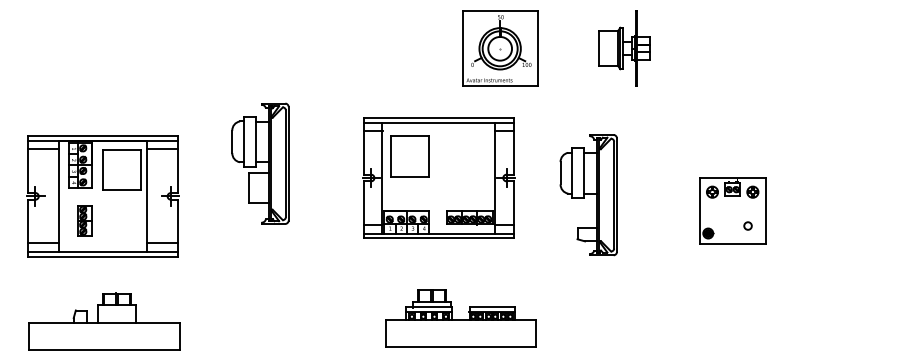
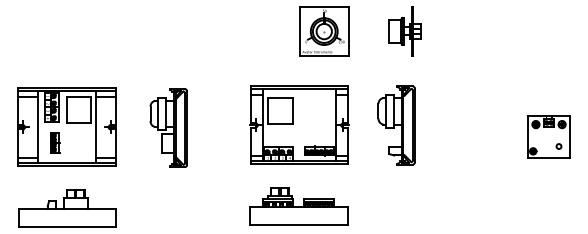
part: (259, 162) -> (168, 127), moved
part: (438, 176) -> (299, 124), moved
part: (588, 195) -> (396, 125), moved
part: (731, 210) -> (548, 136), moved

